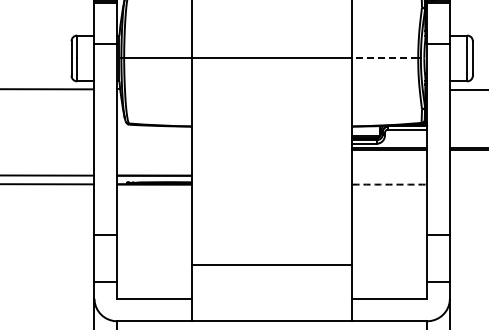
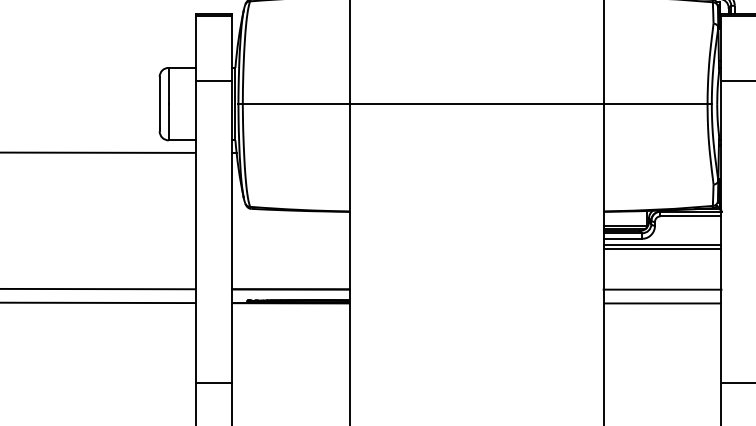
line: (385, 58) -> (655, 104), dashed -> solid
line: (389, 175) -> (662, 289), added
arc: (389, 184) -> (662, 303), dashed -> solid

